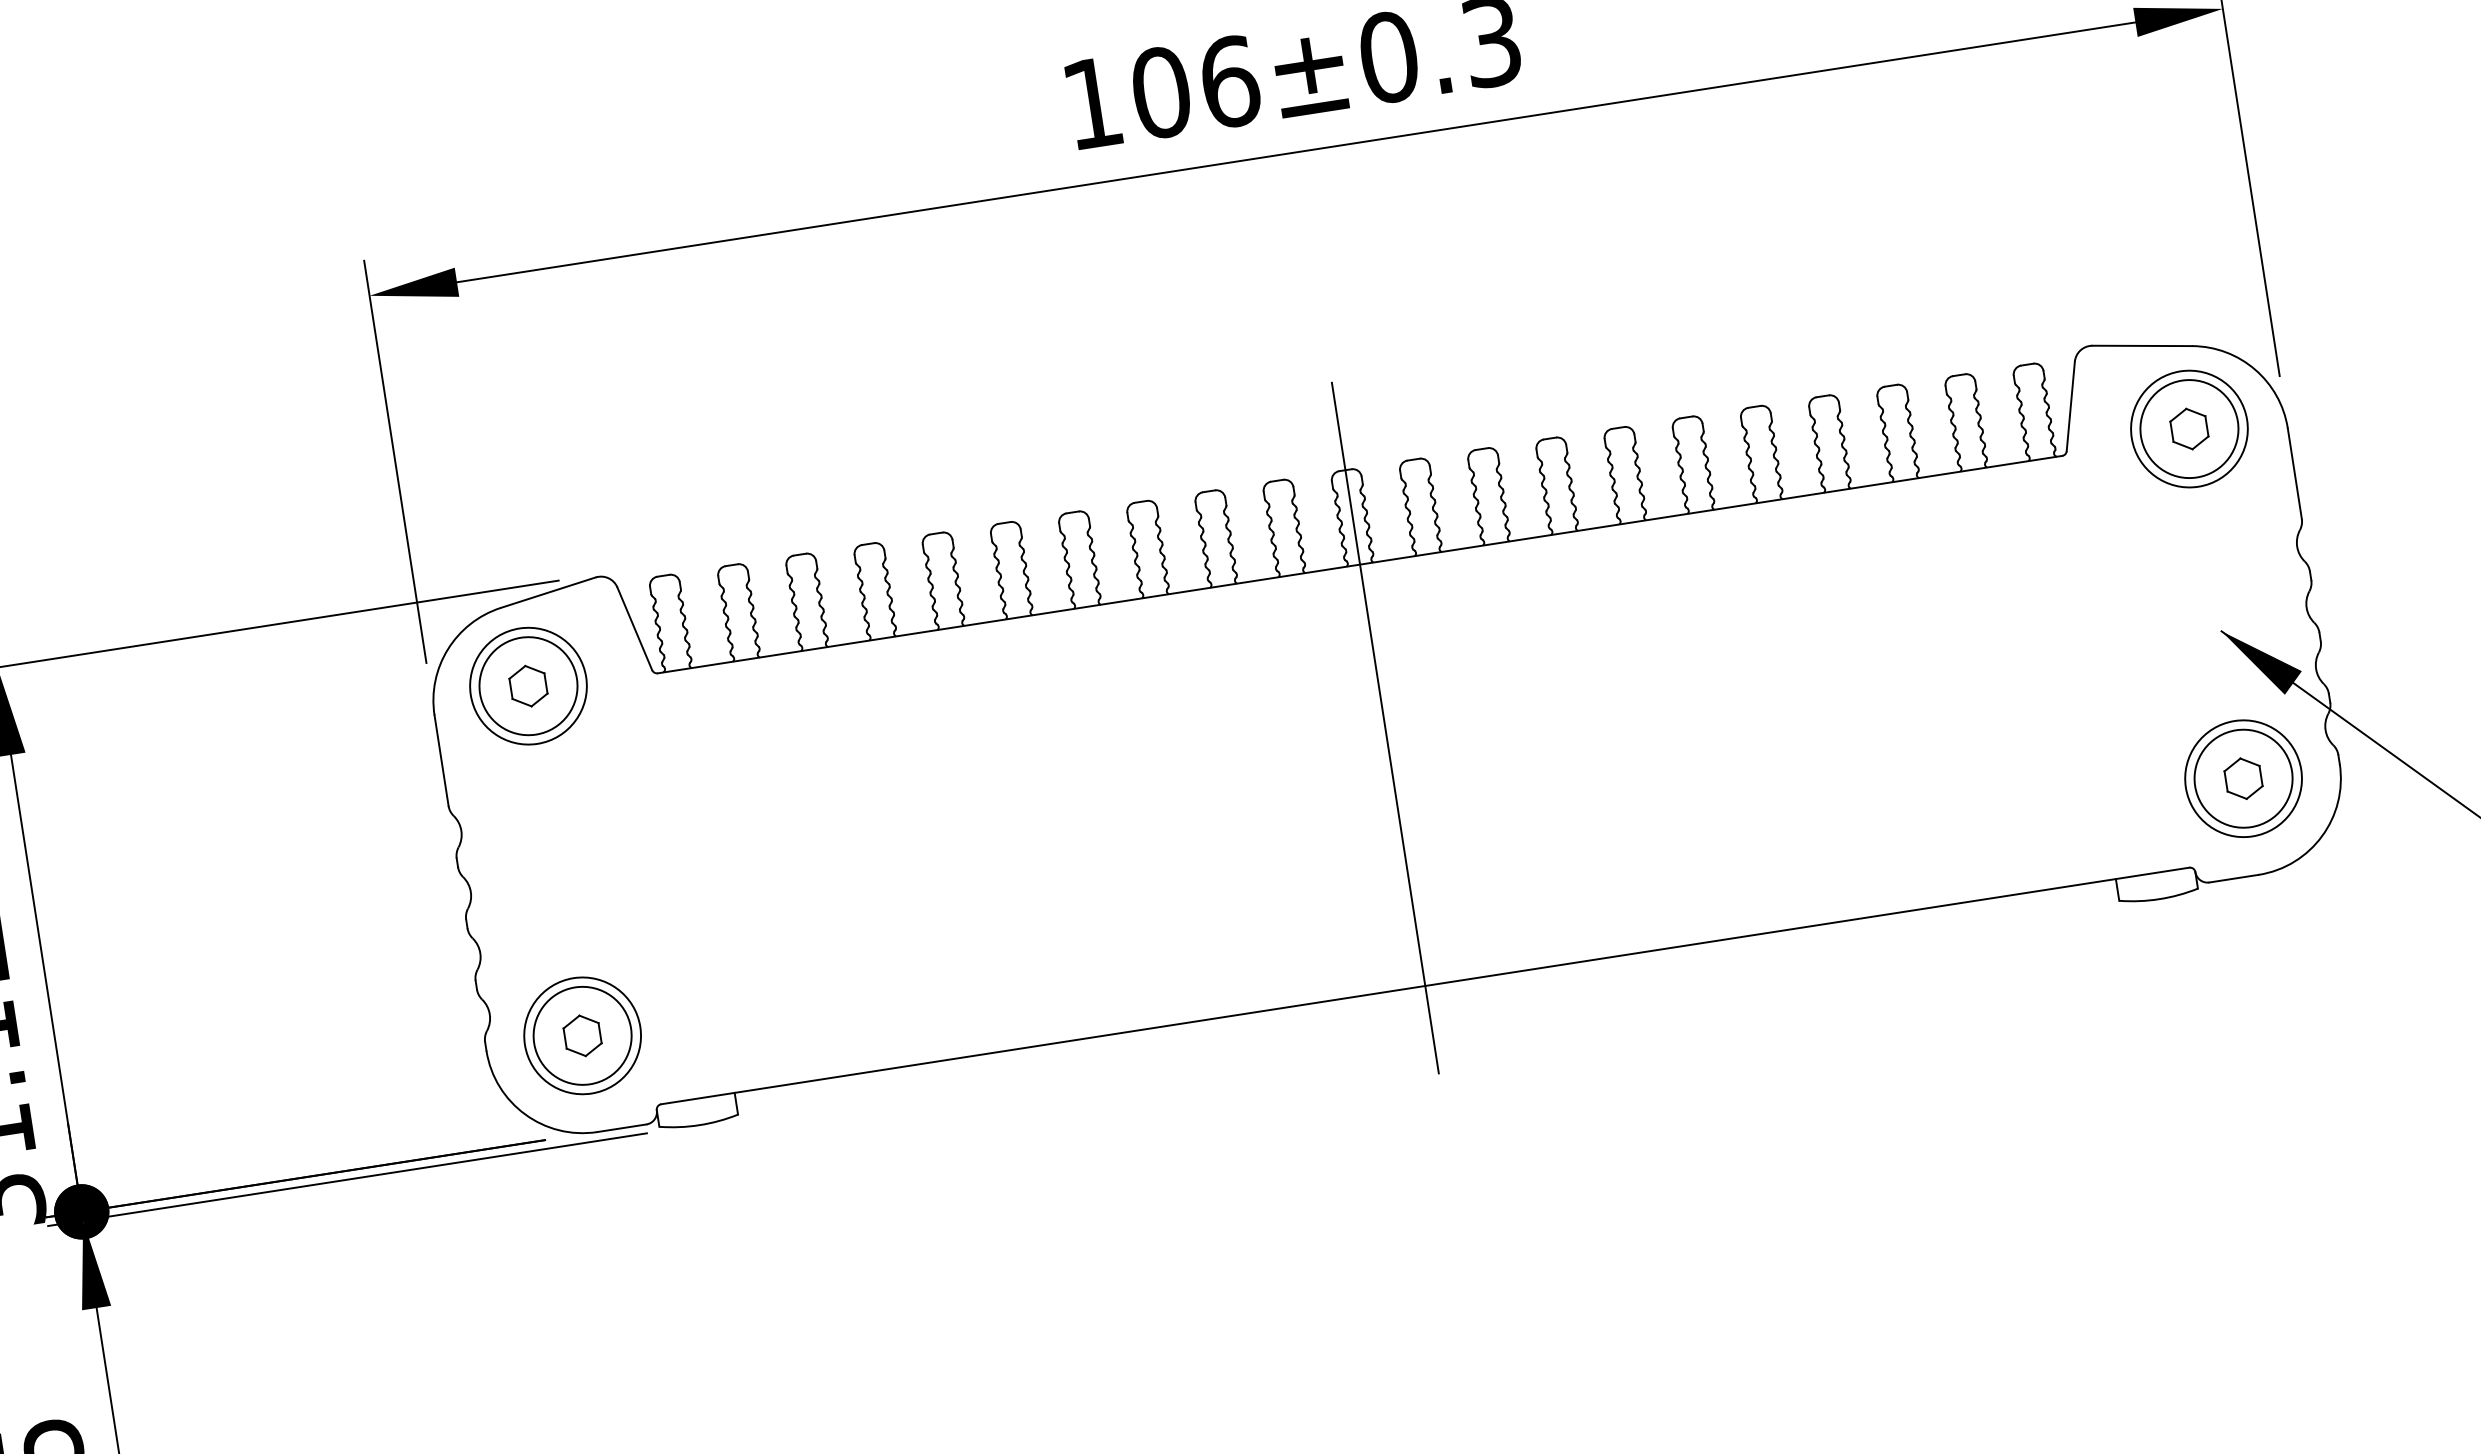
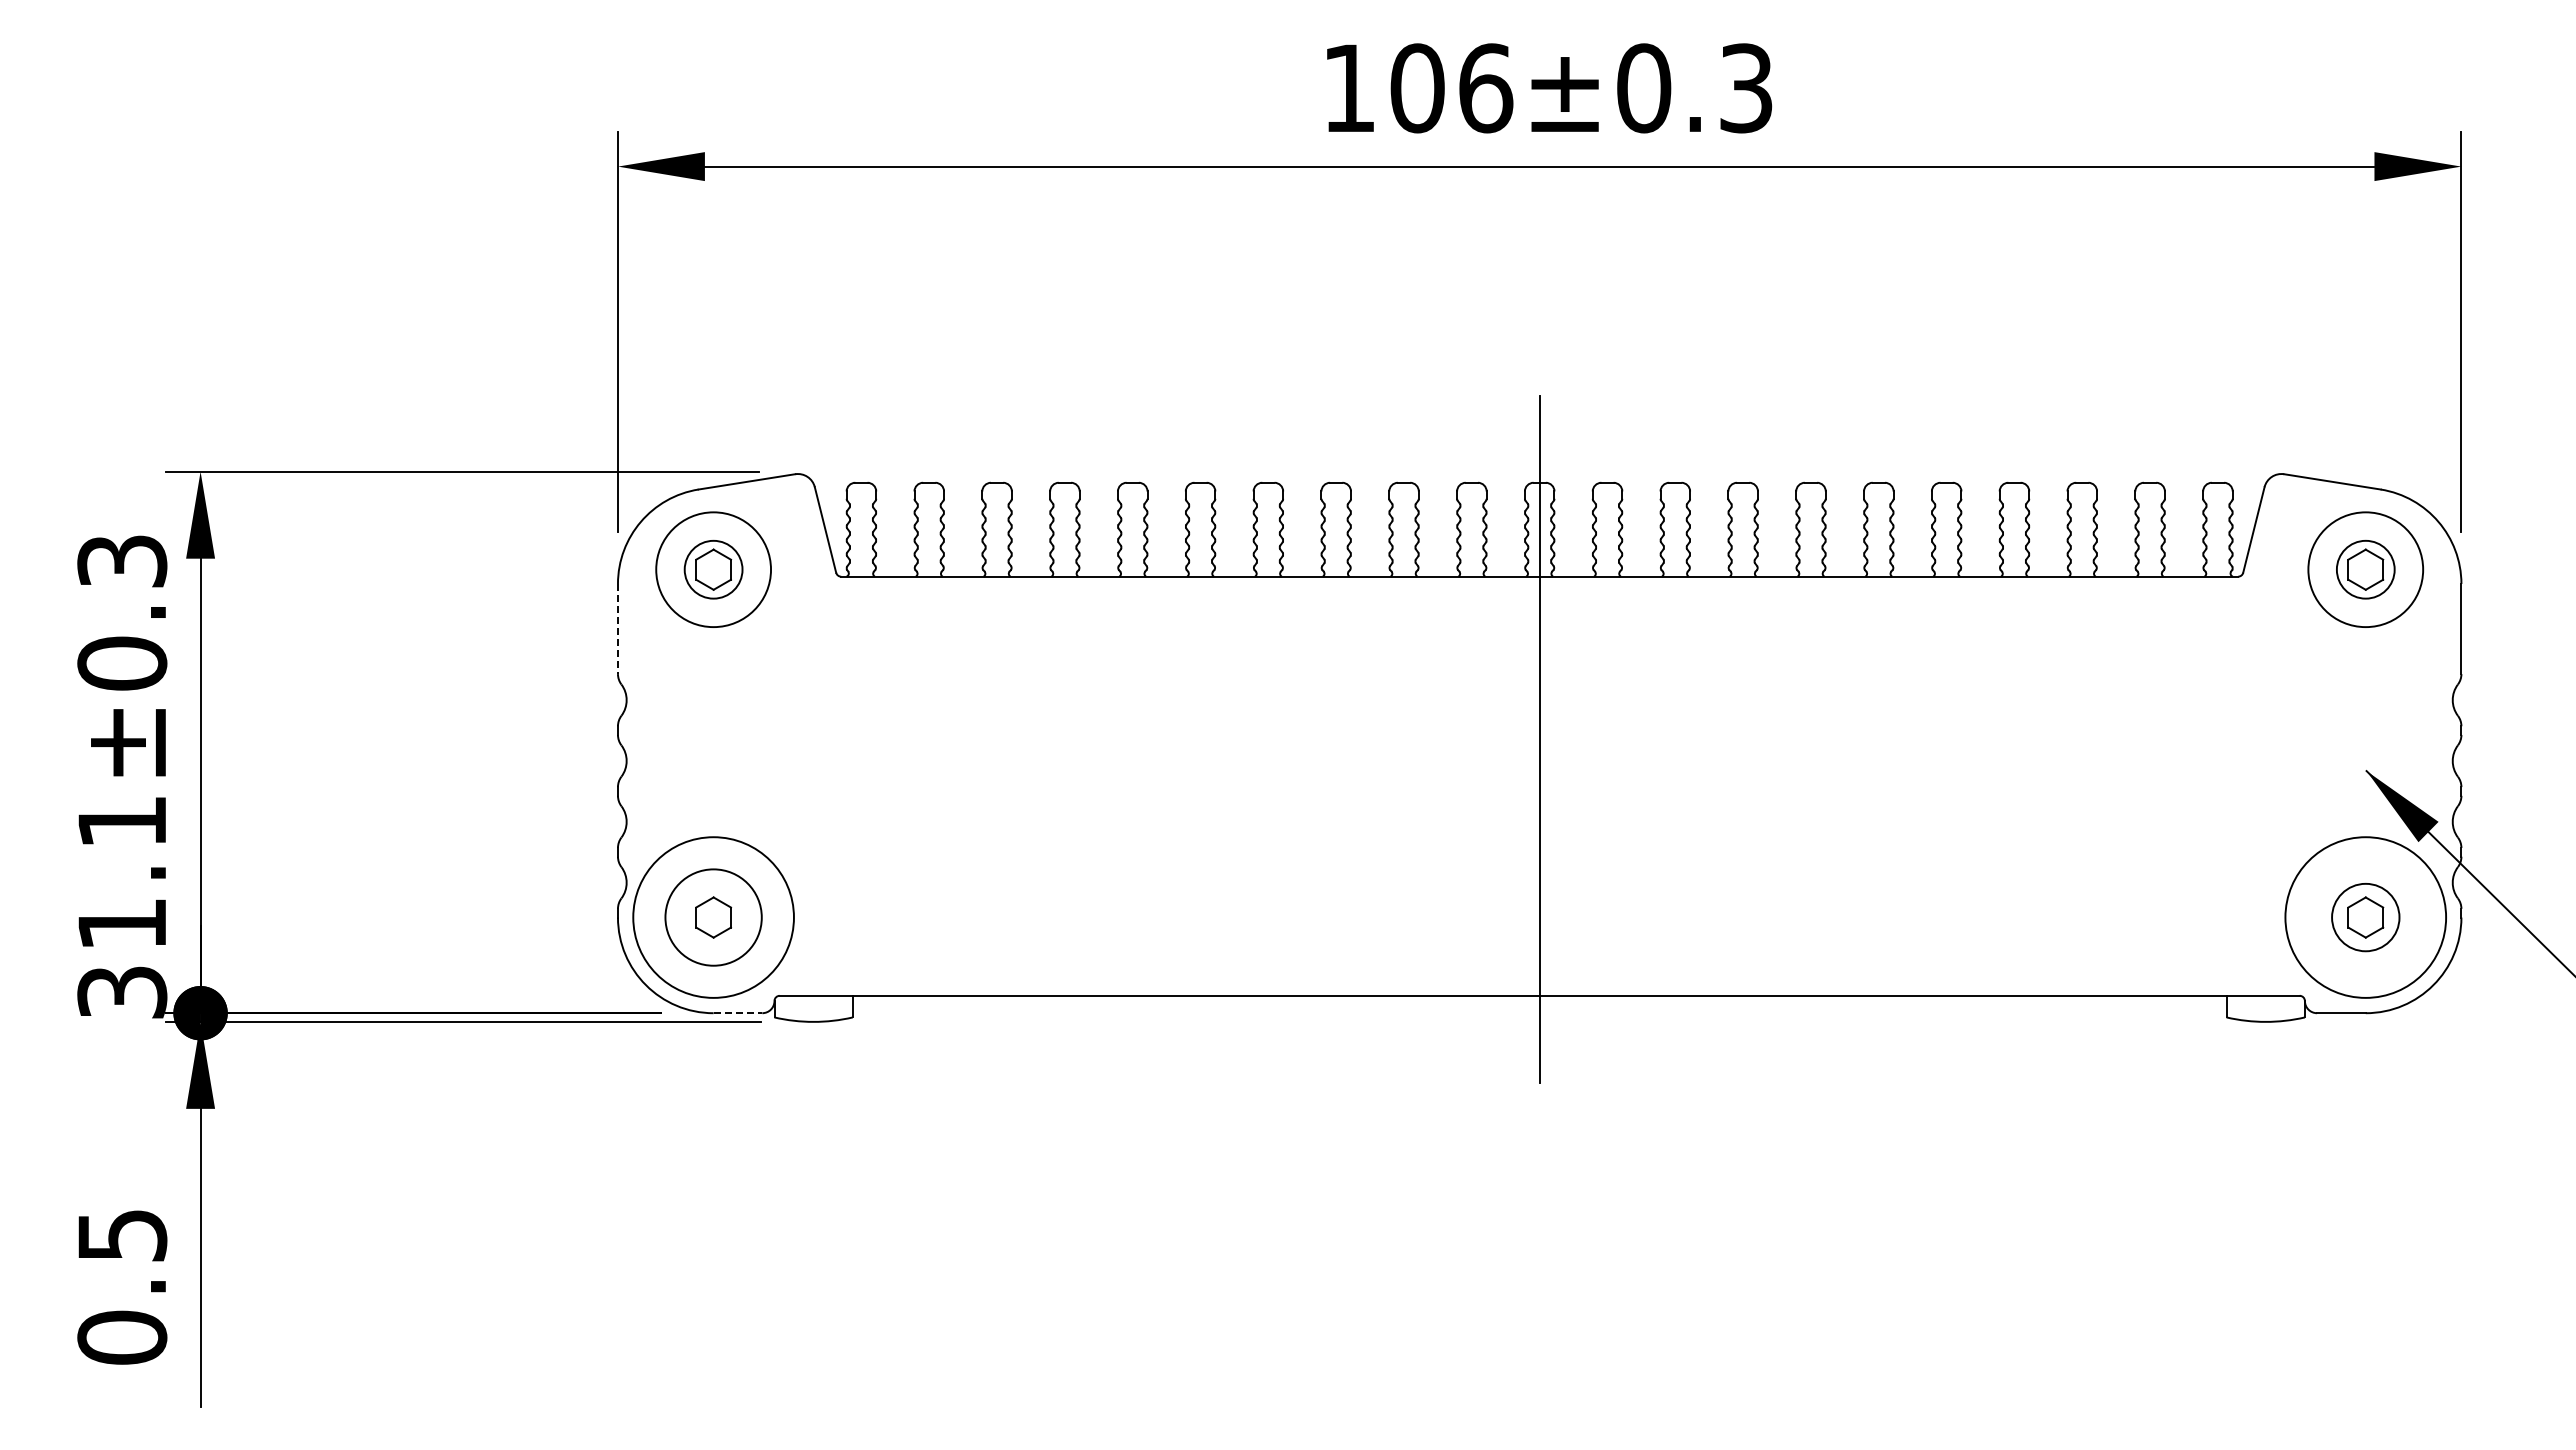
circle: (2189, 428) -> (2365, 569), size x0.6
circle: (528, 685) -> (713, 569), size x0.6
line: (441, 761) -> (617, 629), solid -> dashed
circle: (2243, 778) -> (2365, 917), size x0.7
circle: (2243, 778) -> (2365, 917), size x1.4
circle: (582, 1035) -> (713, 917), size x1.4
line: (622, 1128) -> (738, 1013), solid -> dashed

